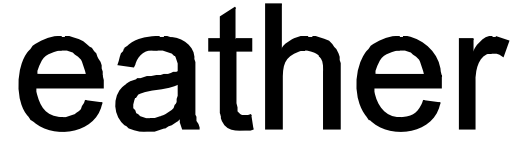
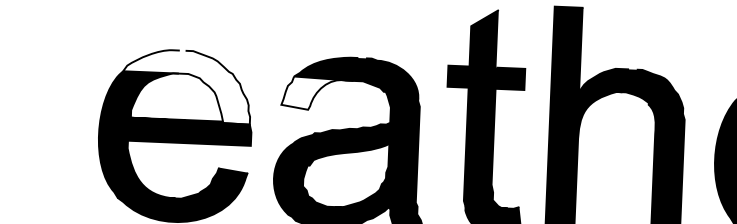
fill: (66, 55) -> (187, 84), removed
fill: (137, 57) -> (316, 93), removed

